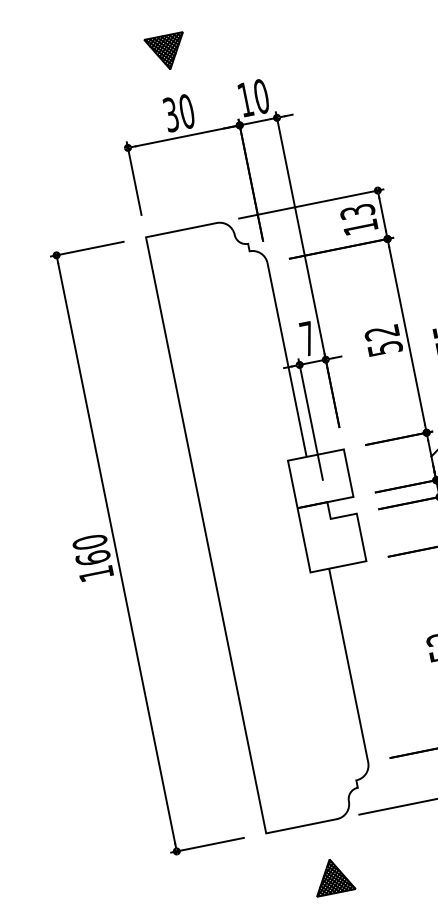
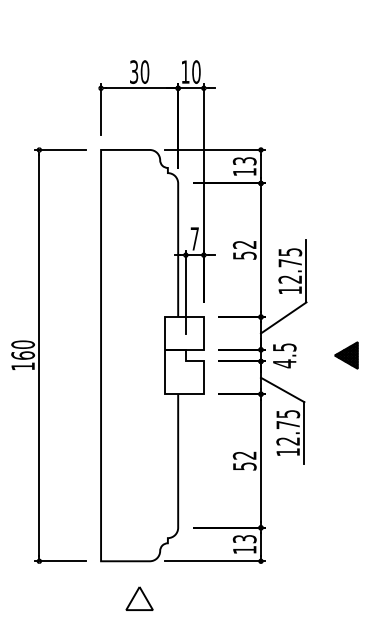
part: (166, 52) -> (139, 30), removed
hatch: (332, 876) -> (139, 598), removed

